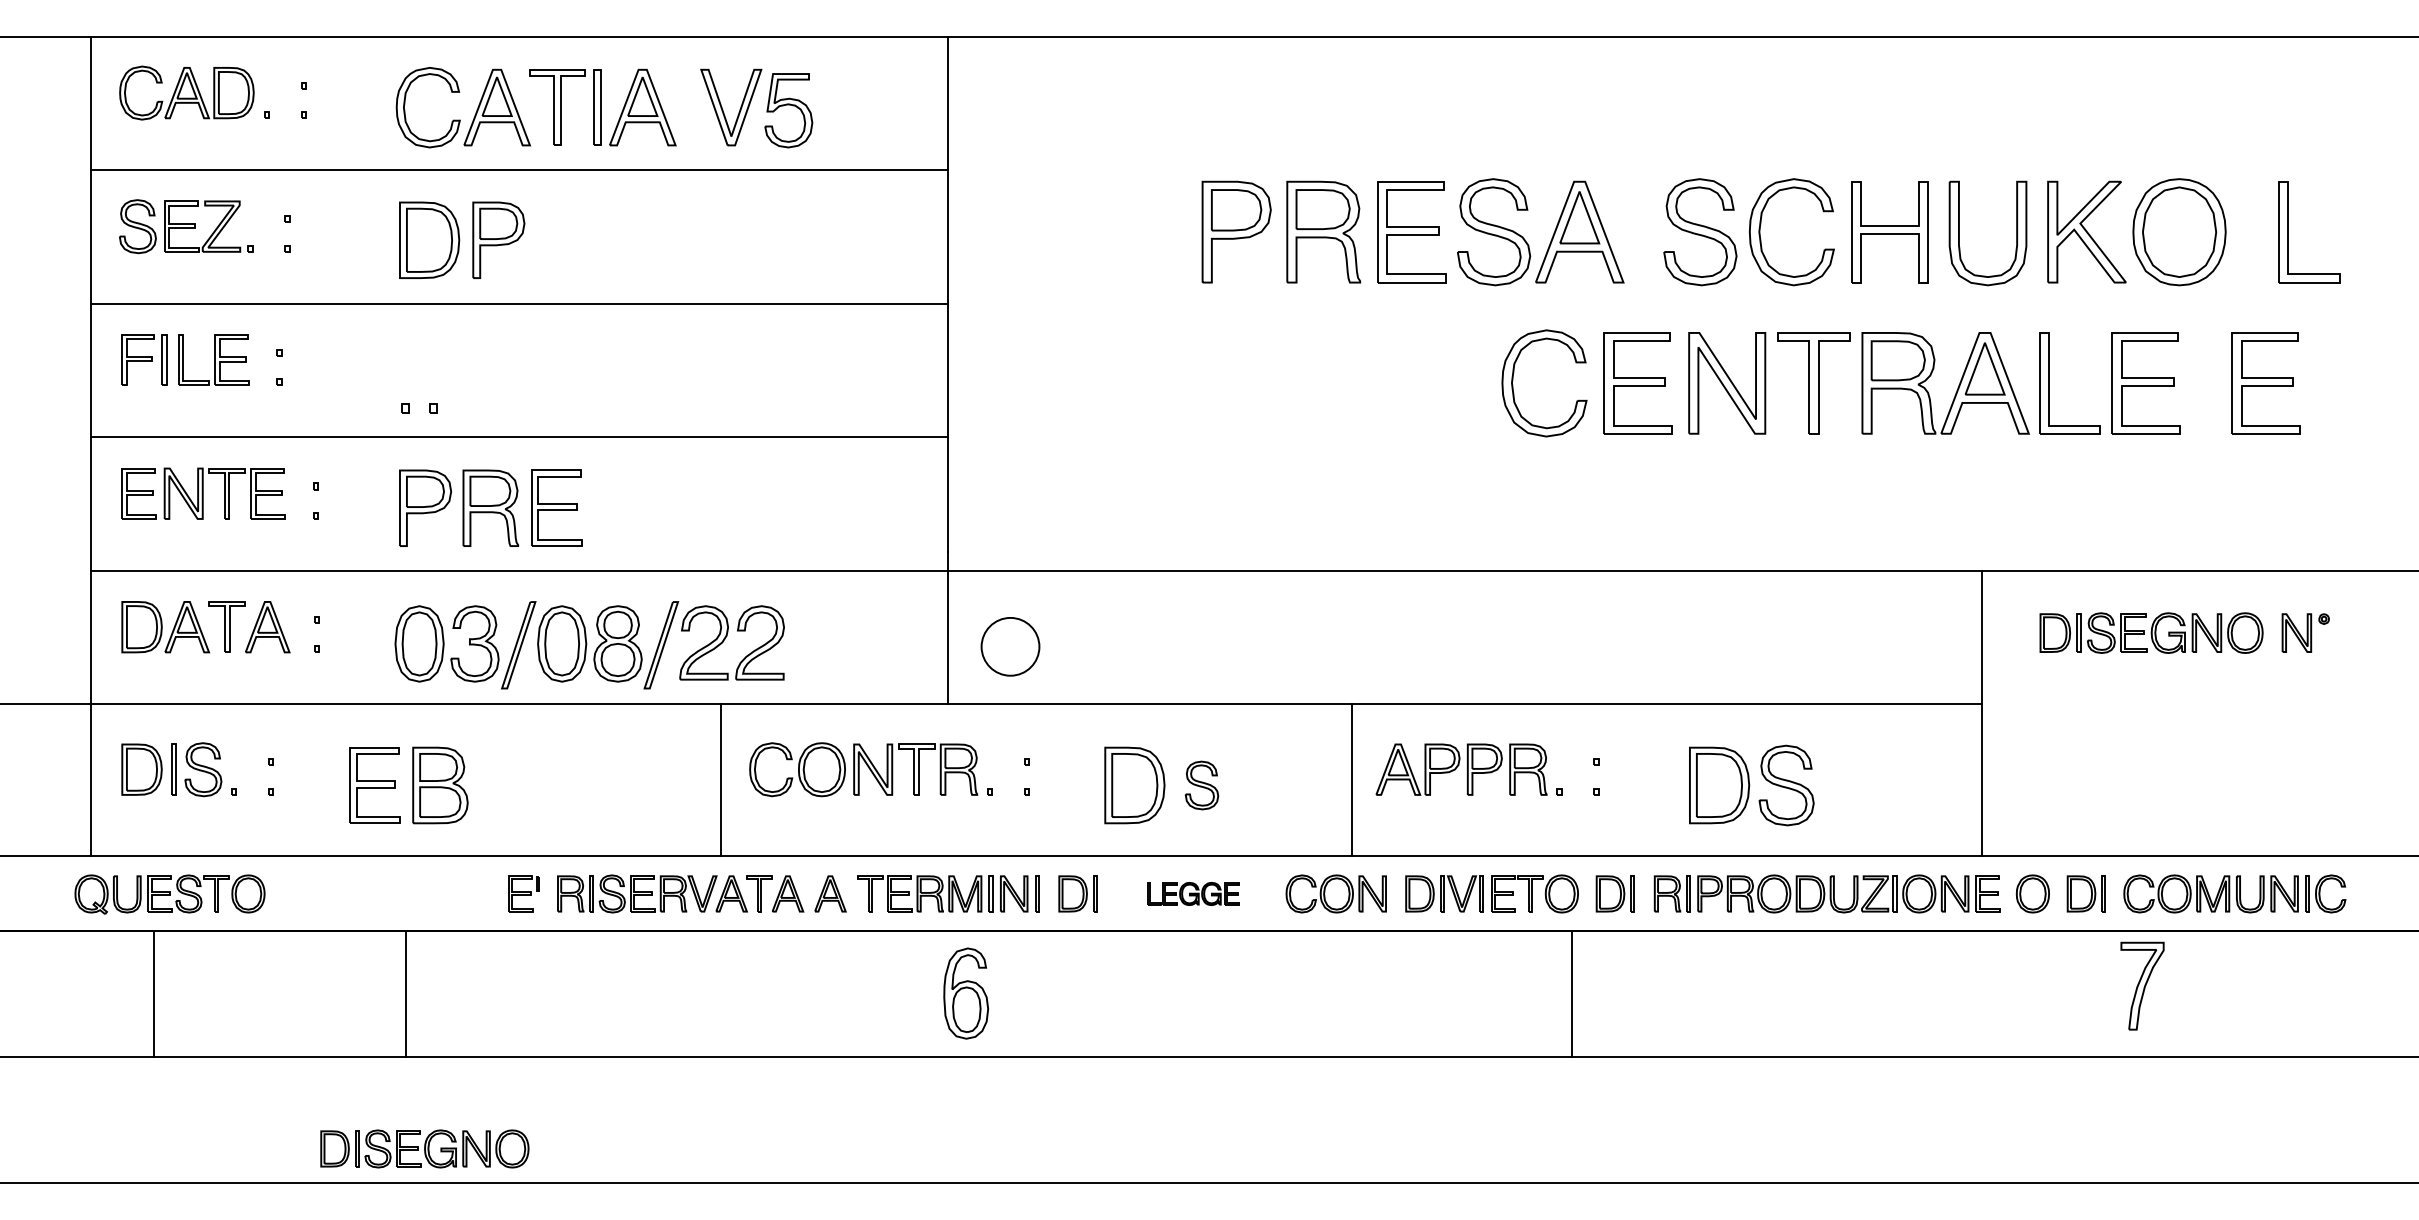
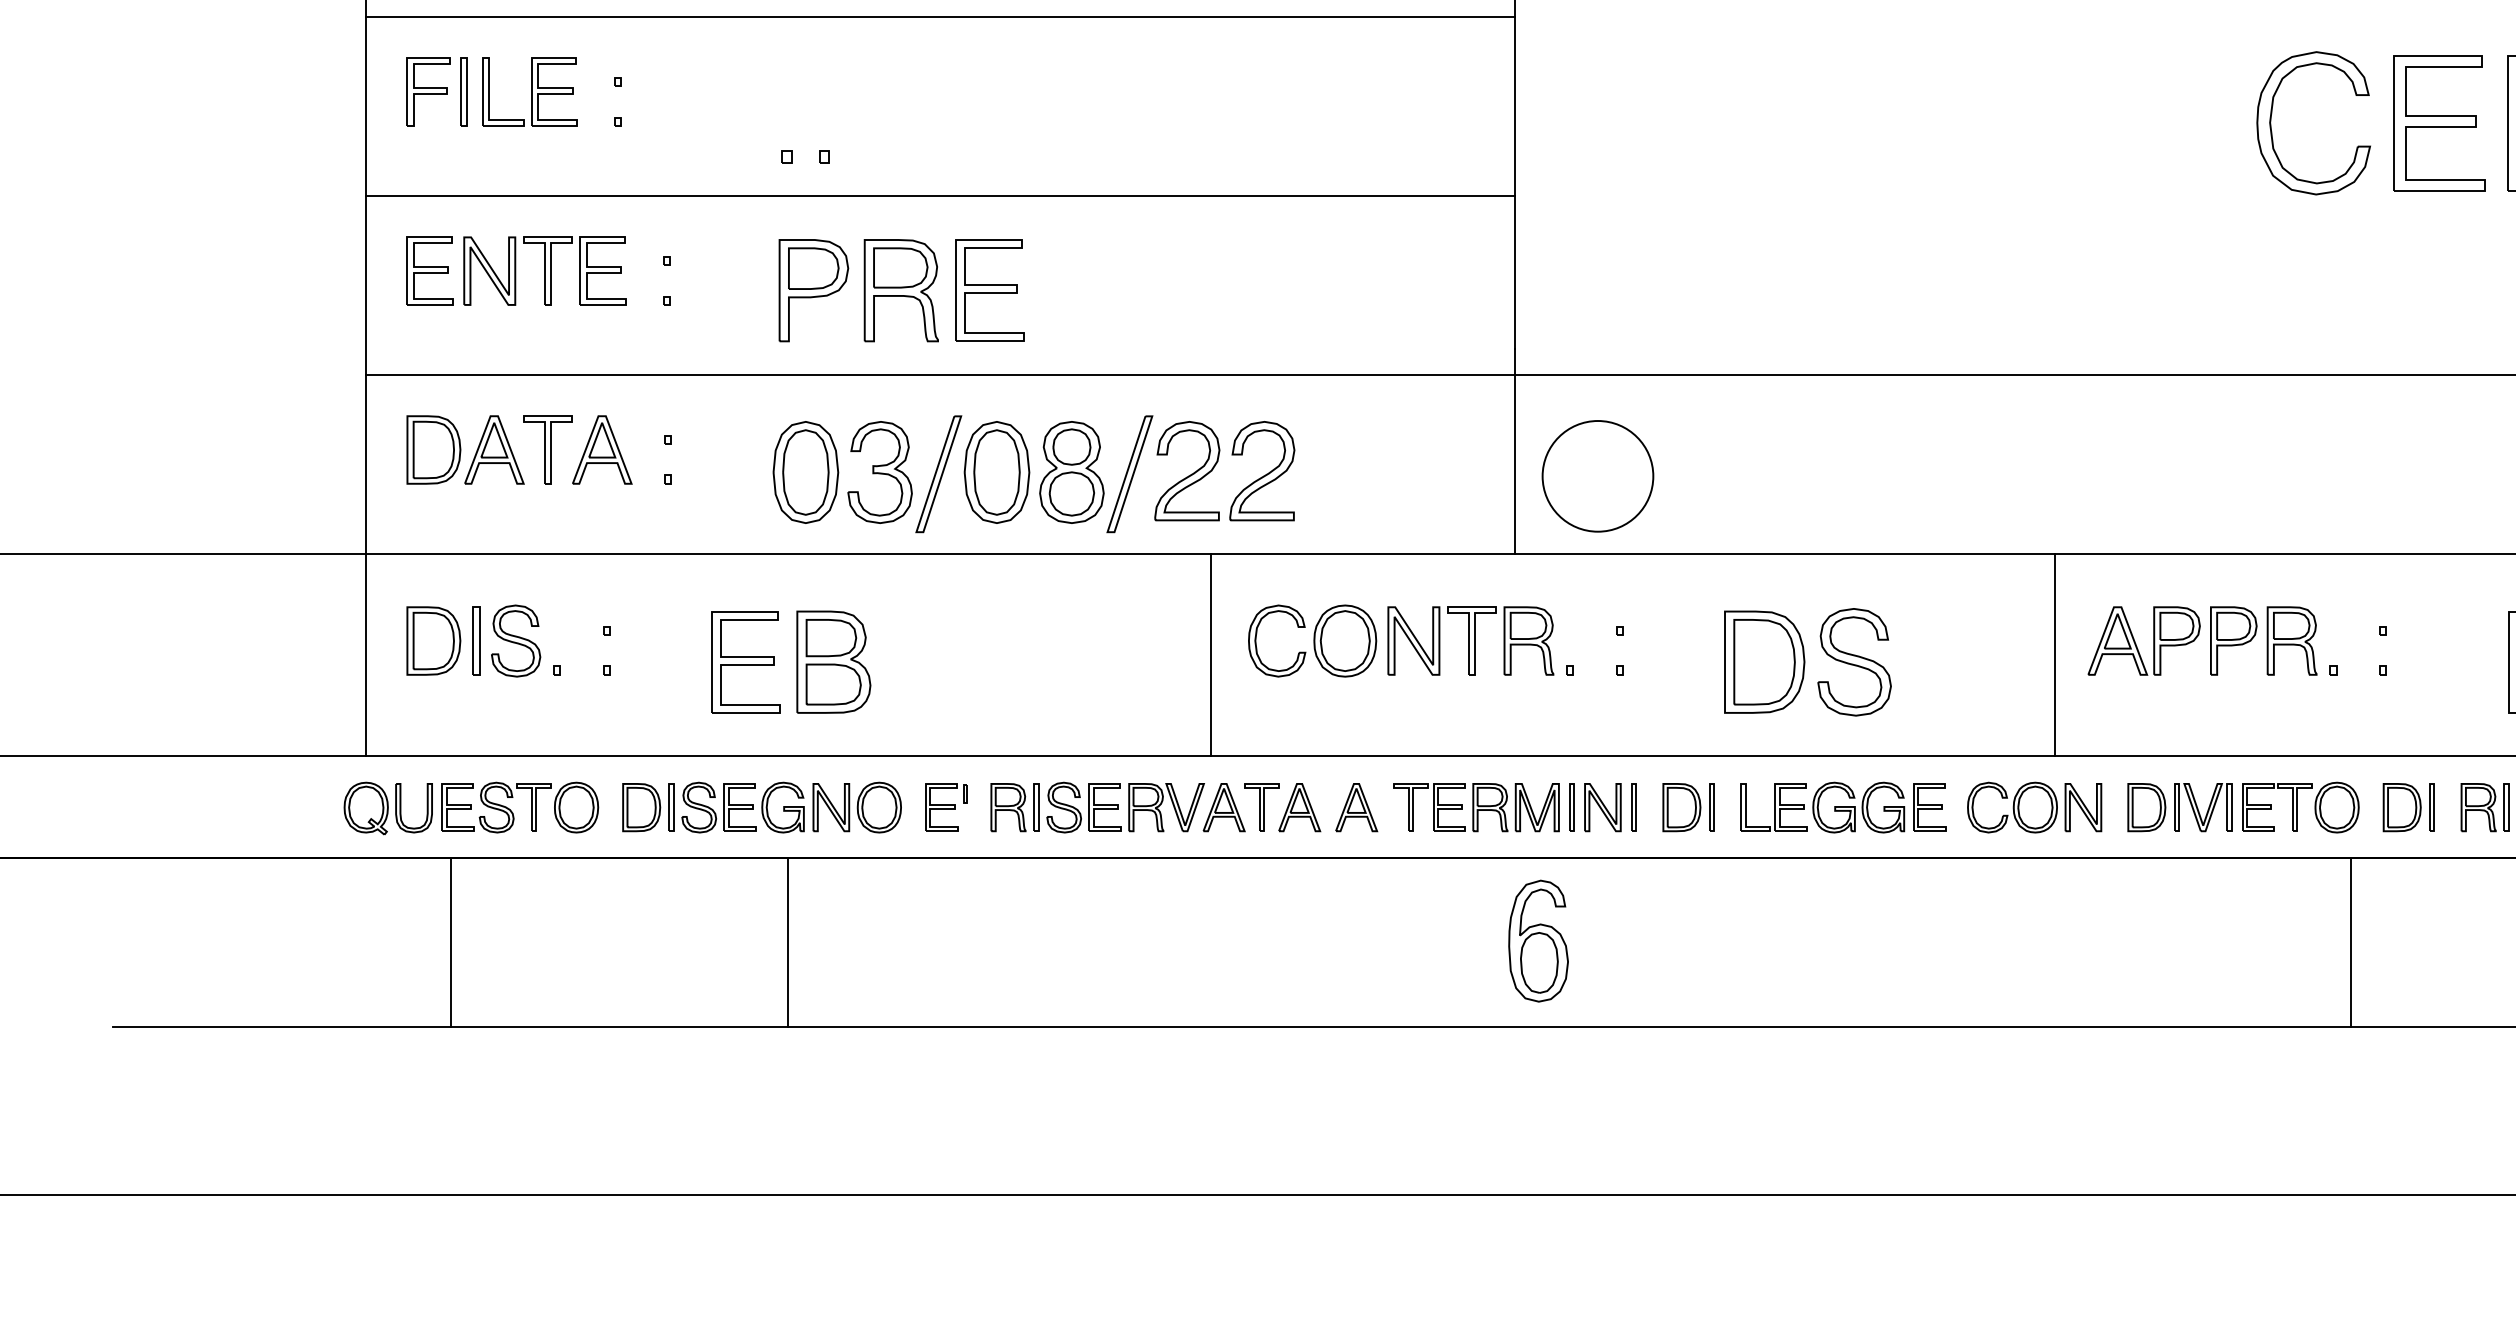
circle: (1010, 646) -> (1597, 475), size x1.43
part: (1201, 785) -> (1853, 662), size x1.67
part: (1193, 893) -> (1843, 806), size x1.67
part: (424, 1148) -> (761, 806), moved

